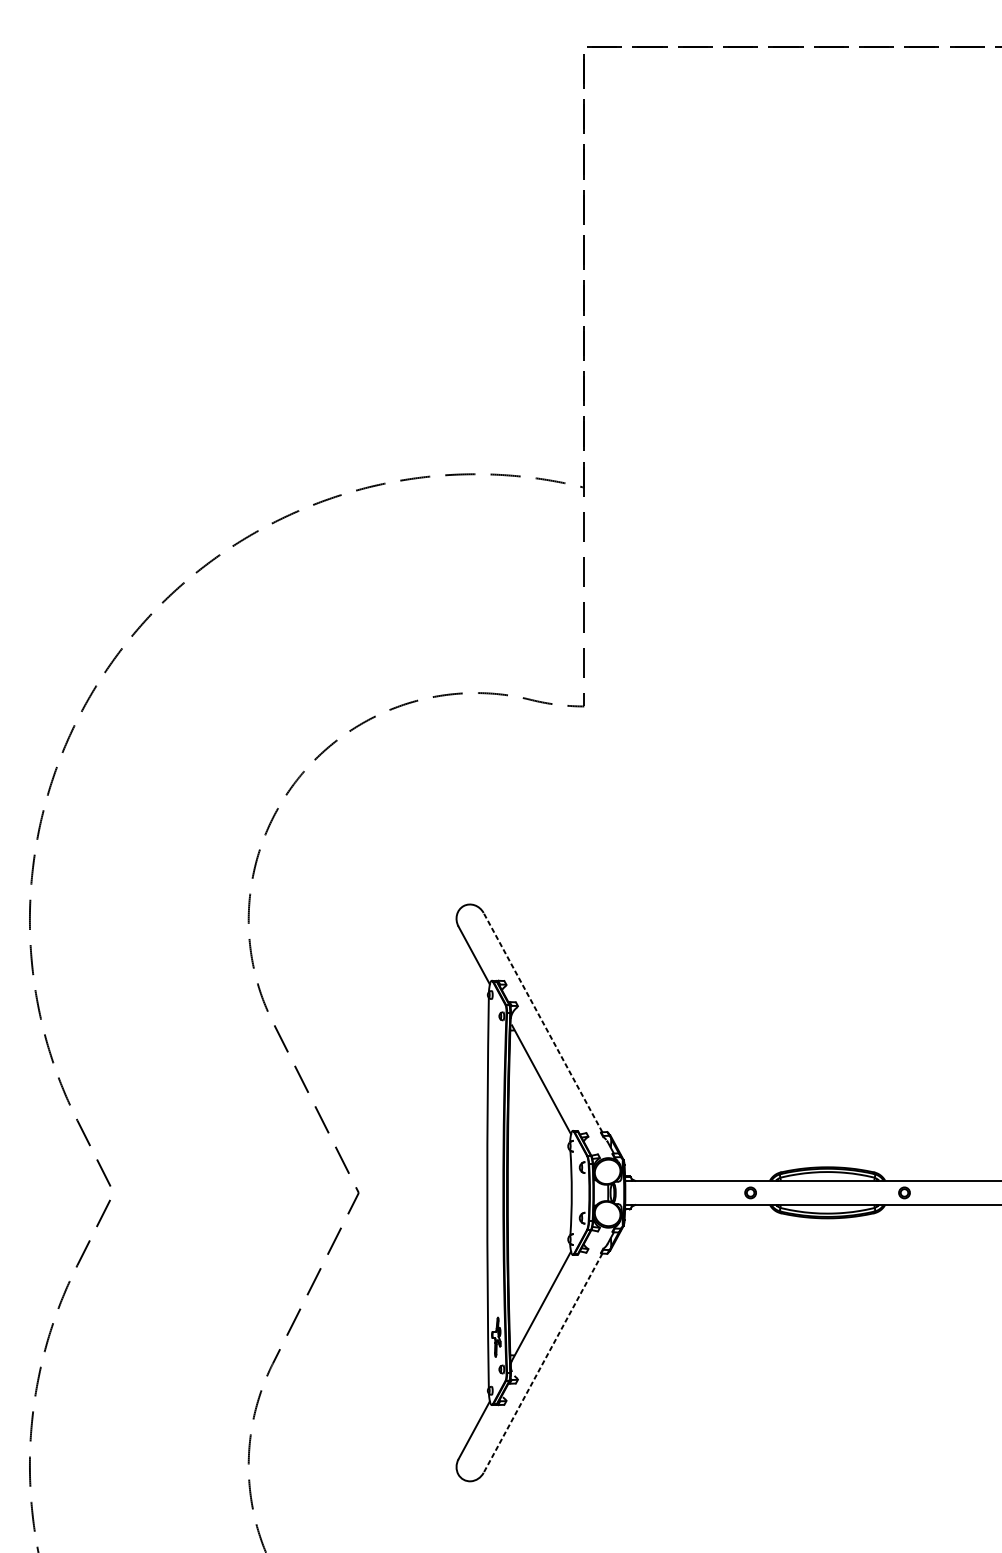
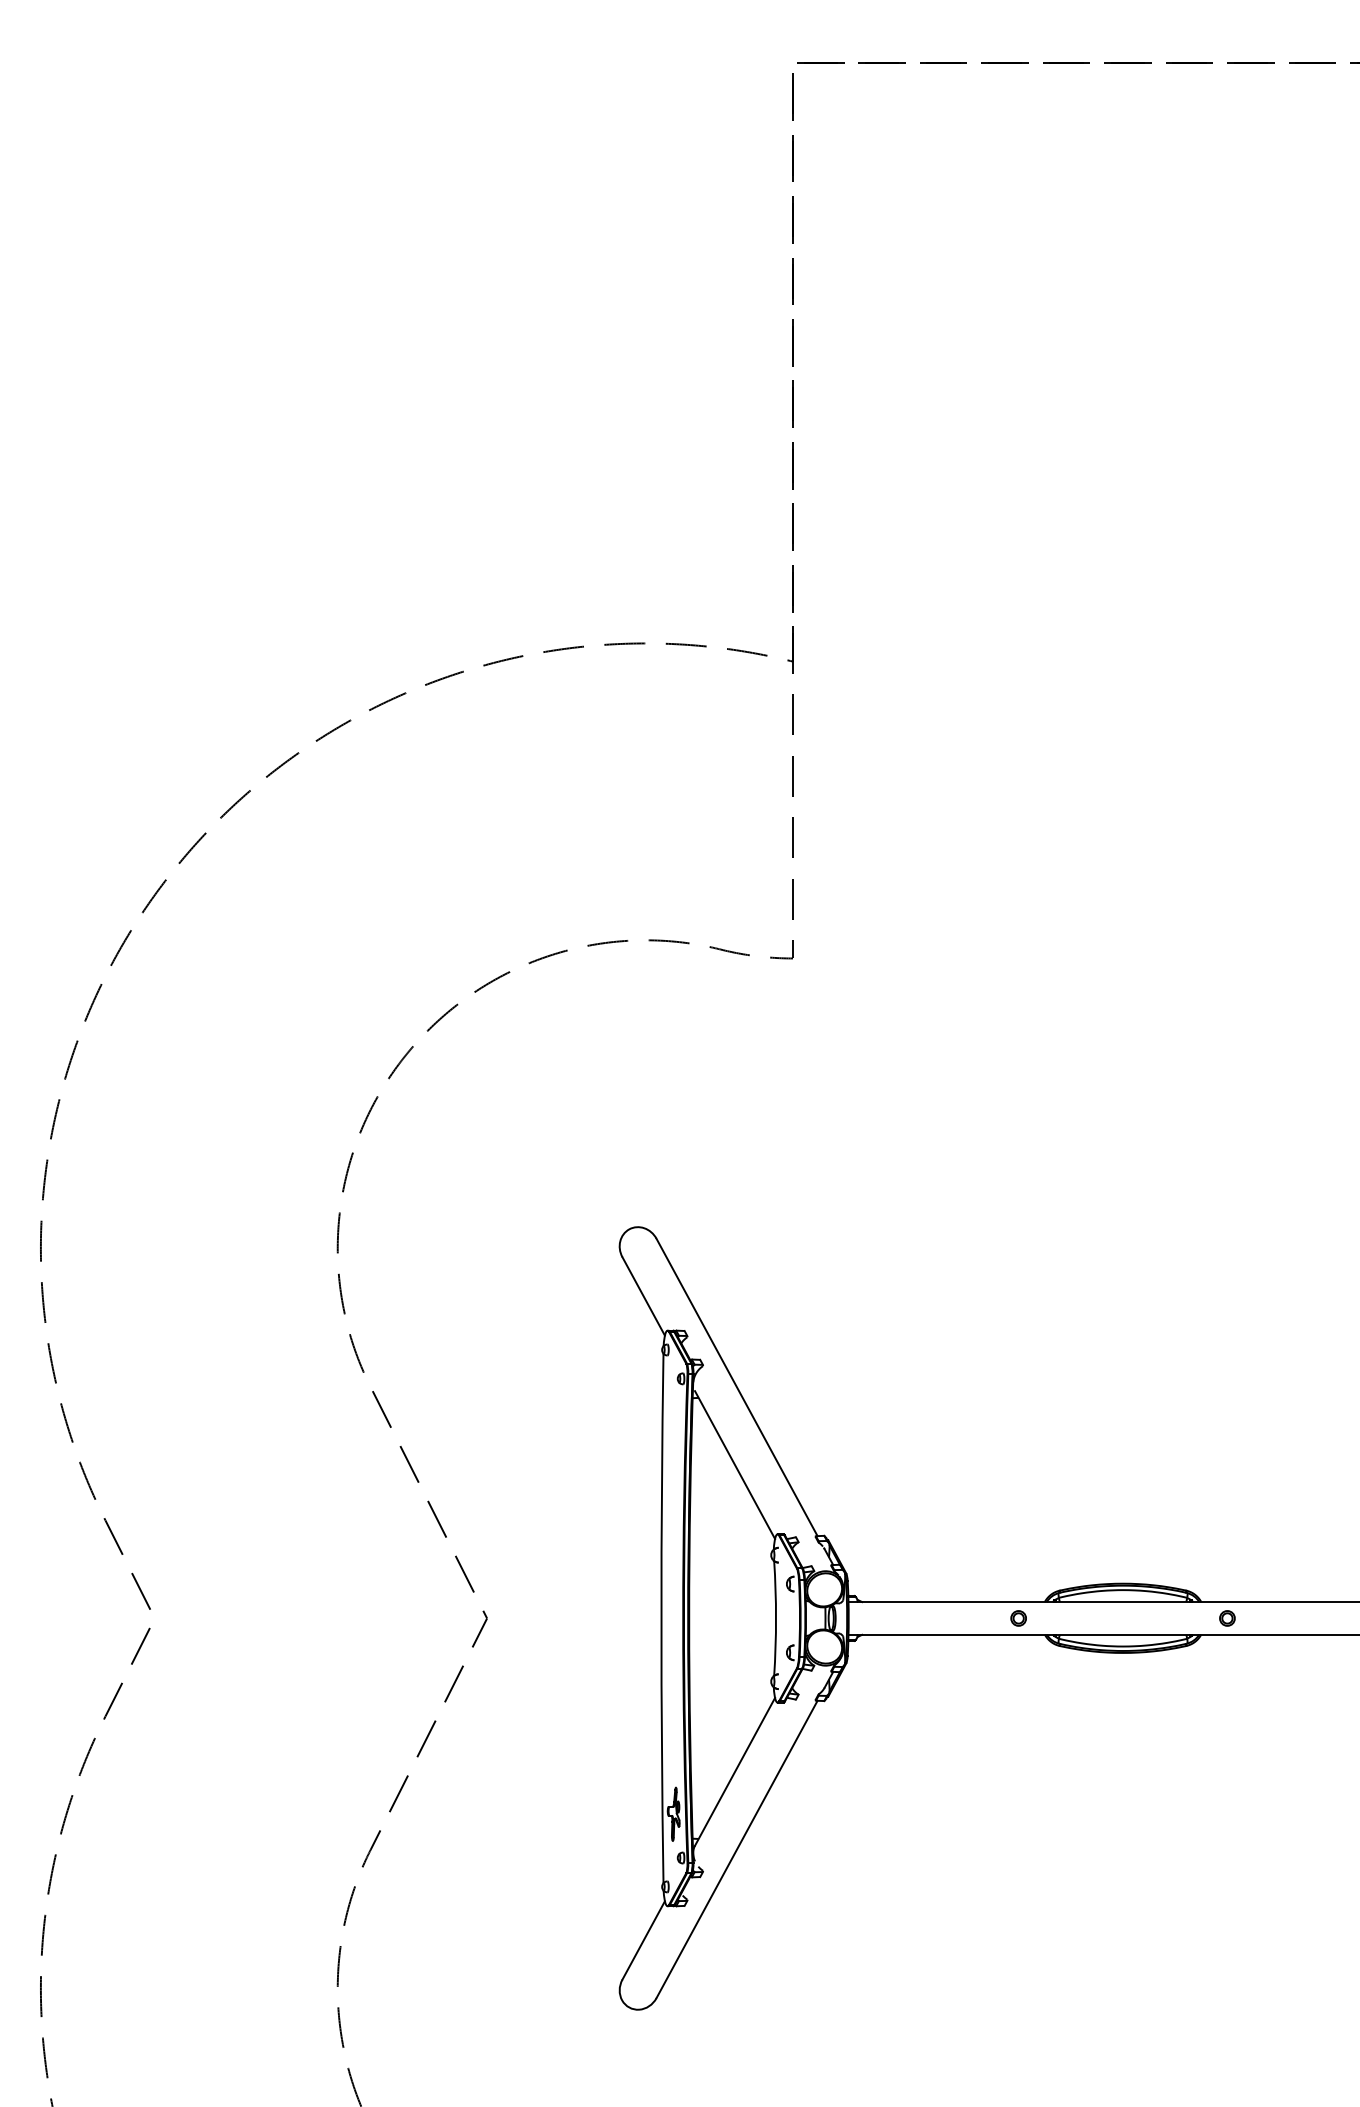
line: (542, 1022) -> (736, 1387), dashed -> solid
line: (542, 1363) -> (736, 1849), dashed -> solid

